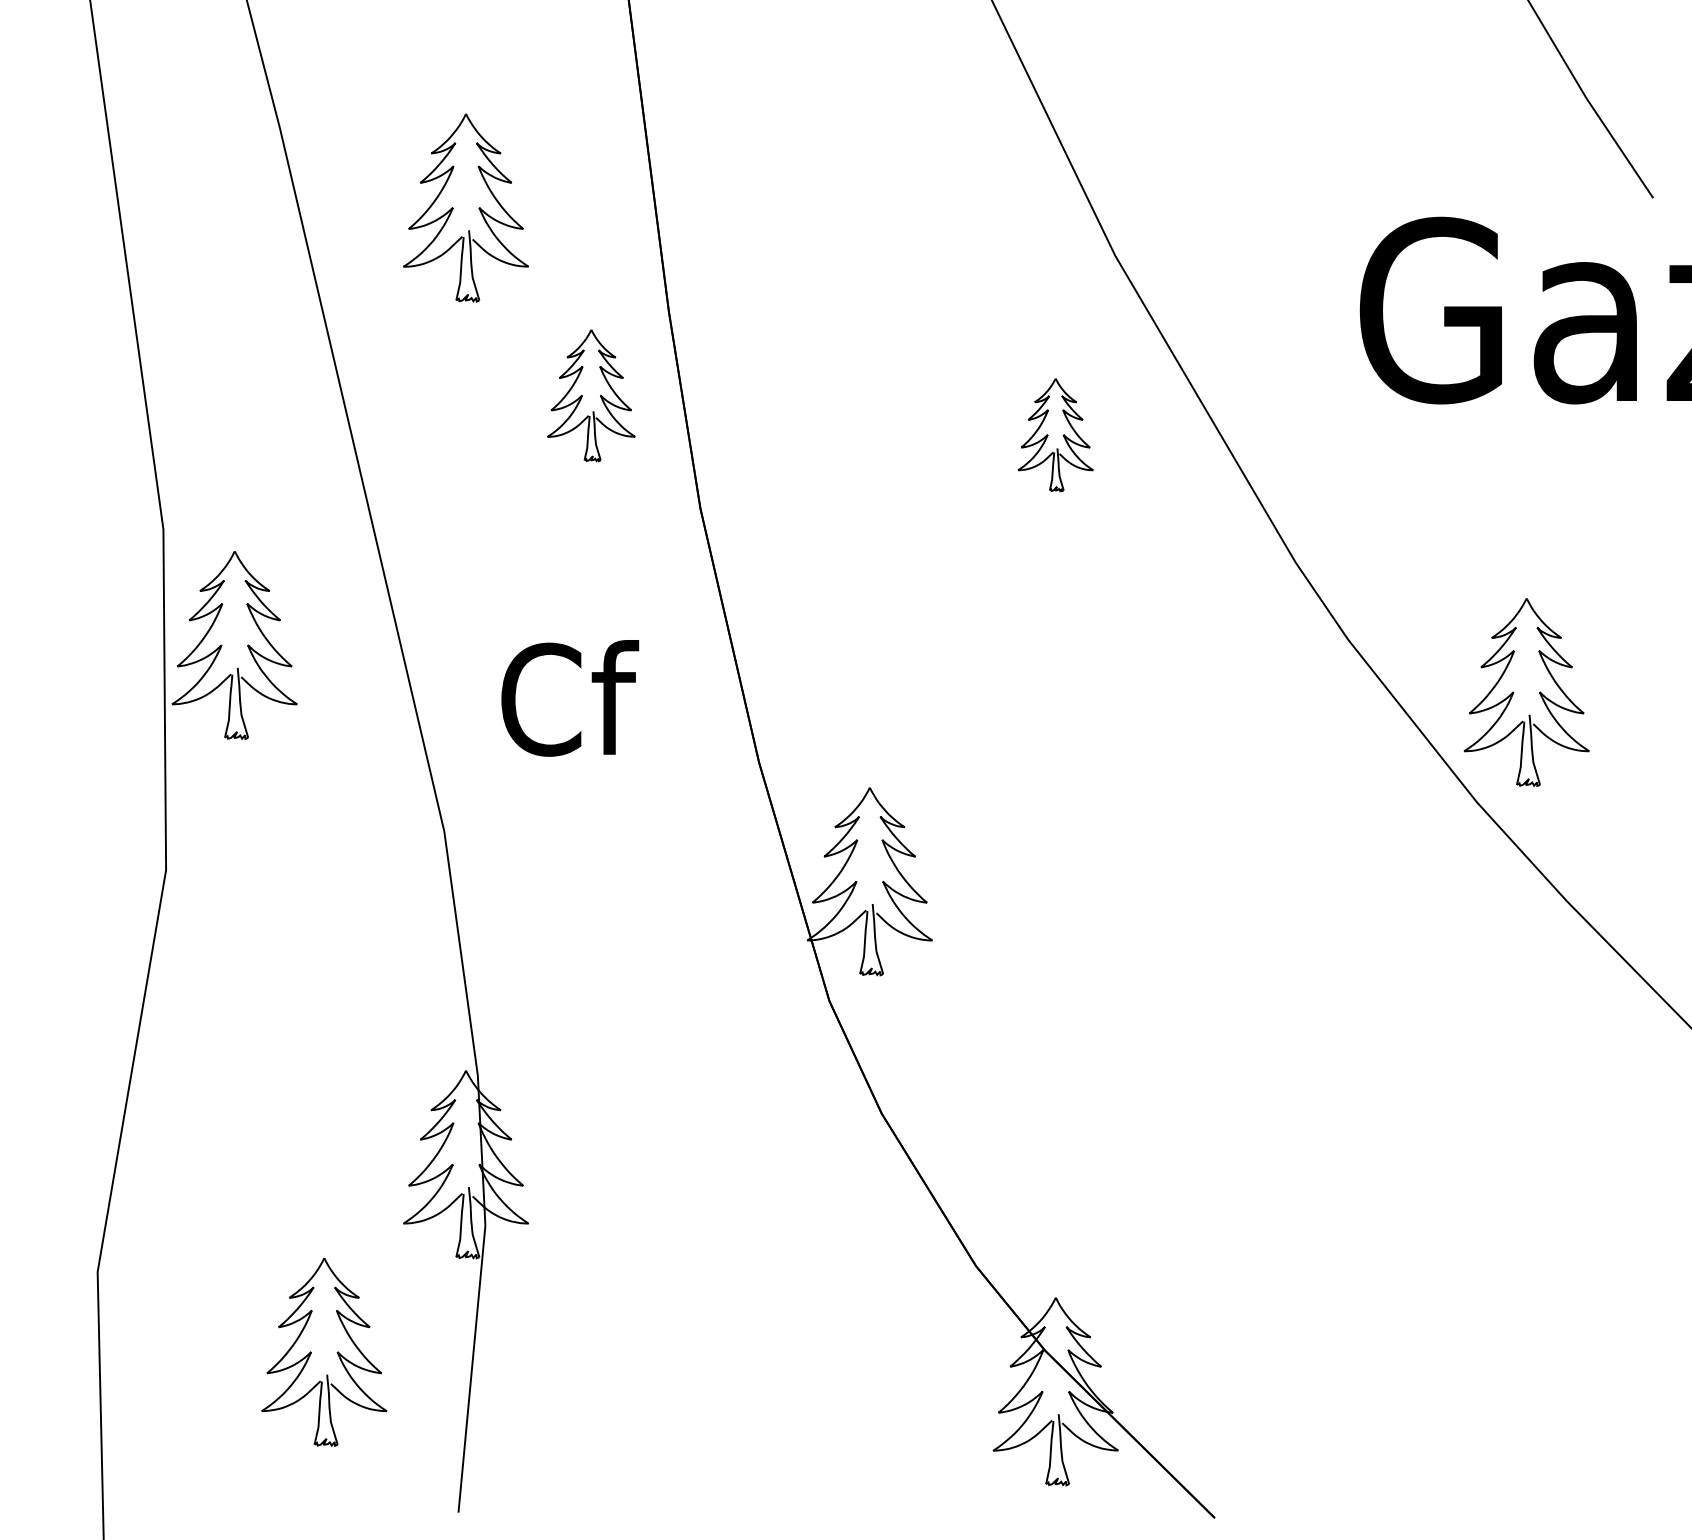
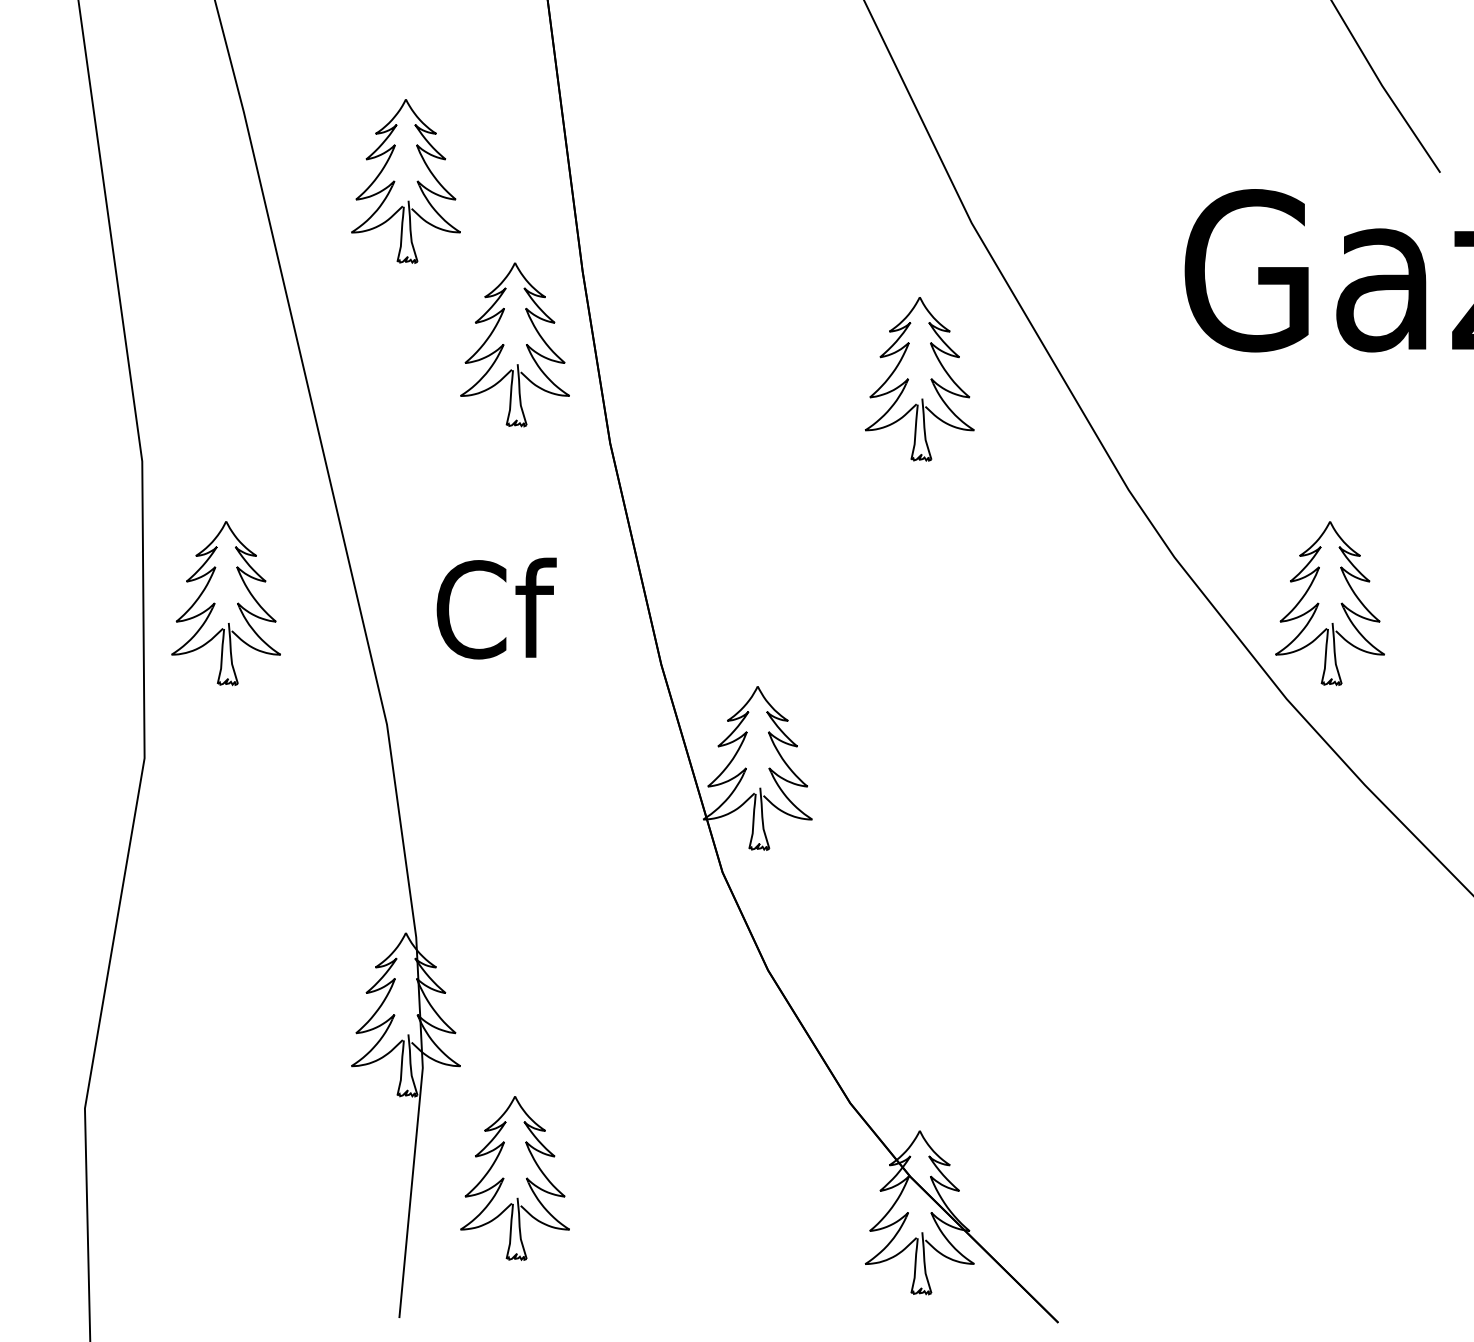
part: (591, 395) -> (515, 344), size x1.43
part: (1055, 434) -> (919, 378), size x1.67
part: (234, 645) -> (225, 603), moved
part: (324, 1352) -> (515, 1178), moved

